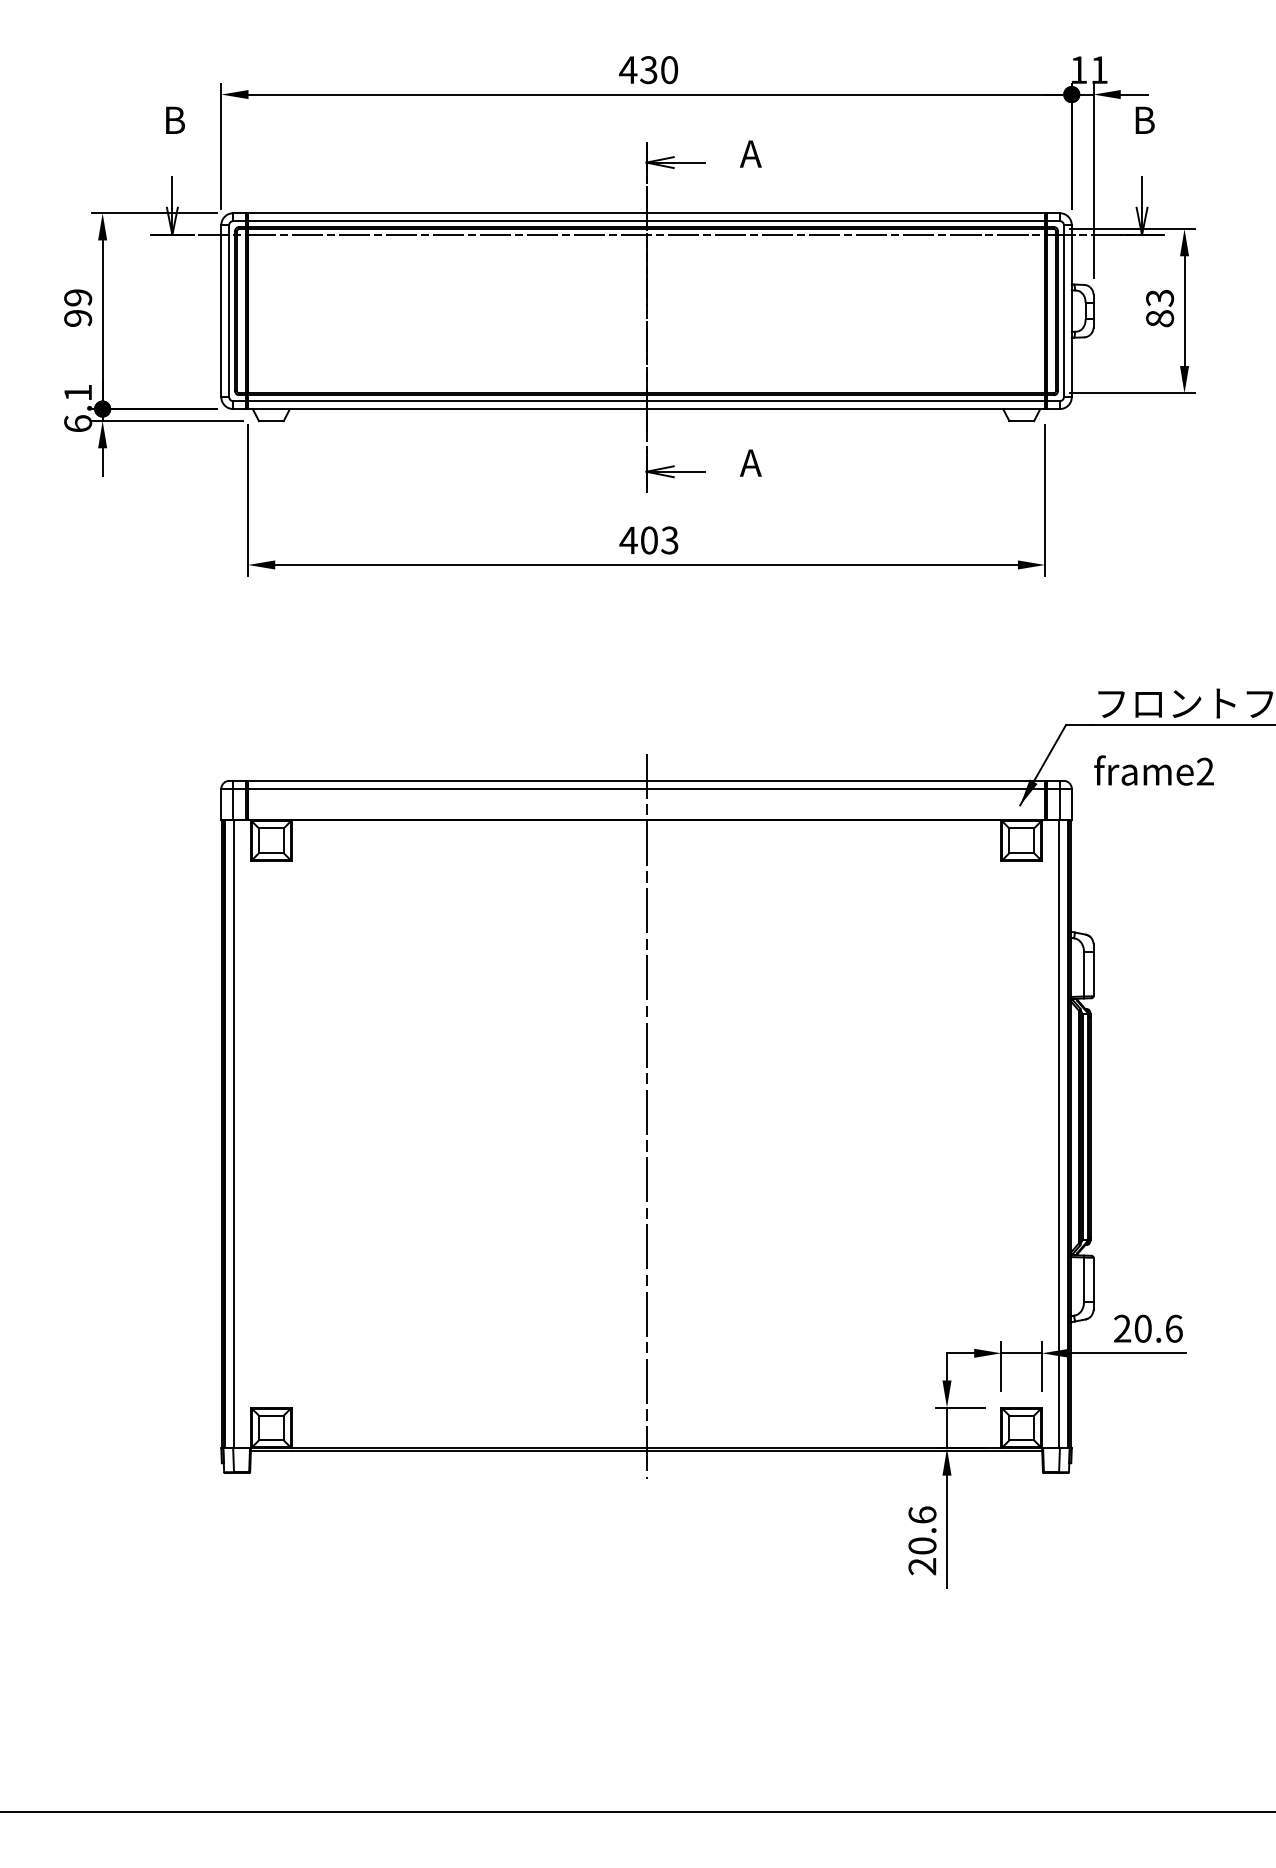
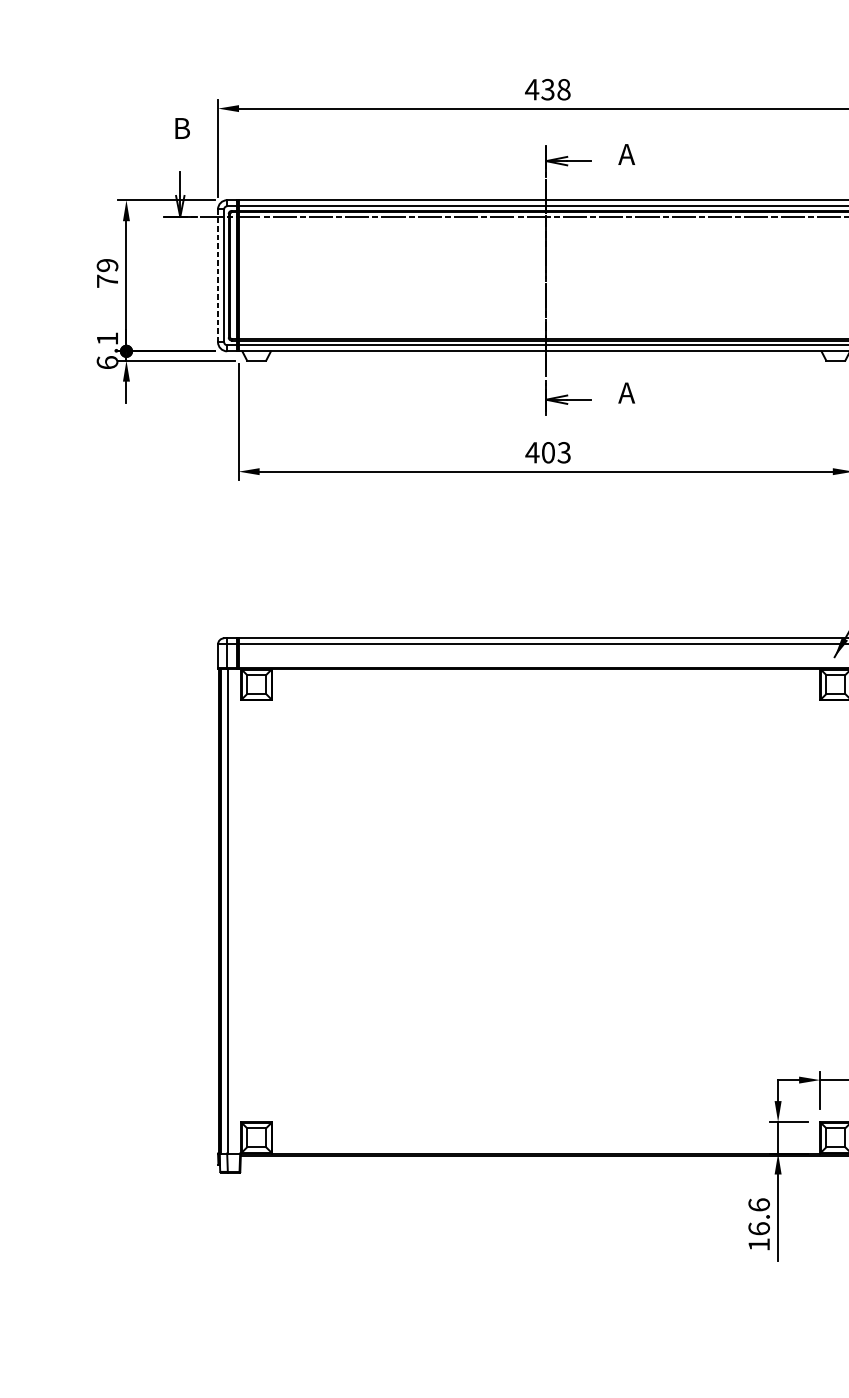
text: (669, 69) -> (563, 89), 430 -> 438
line: (221, 311) -> (218, 276), solid -> dashed
text: (78, 317) -> (107, 280), 99 -> 79
line: (646, 1115) -> (546, 896), removed
text: (922, 1556) -> (759, 1236), 20.6 -> 16.6

